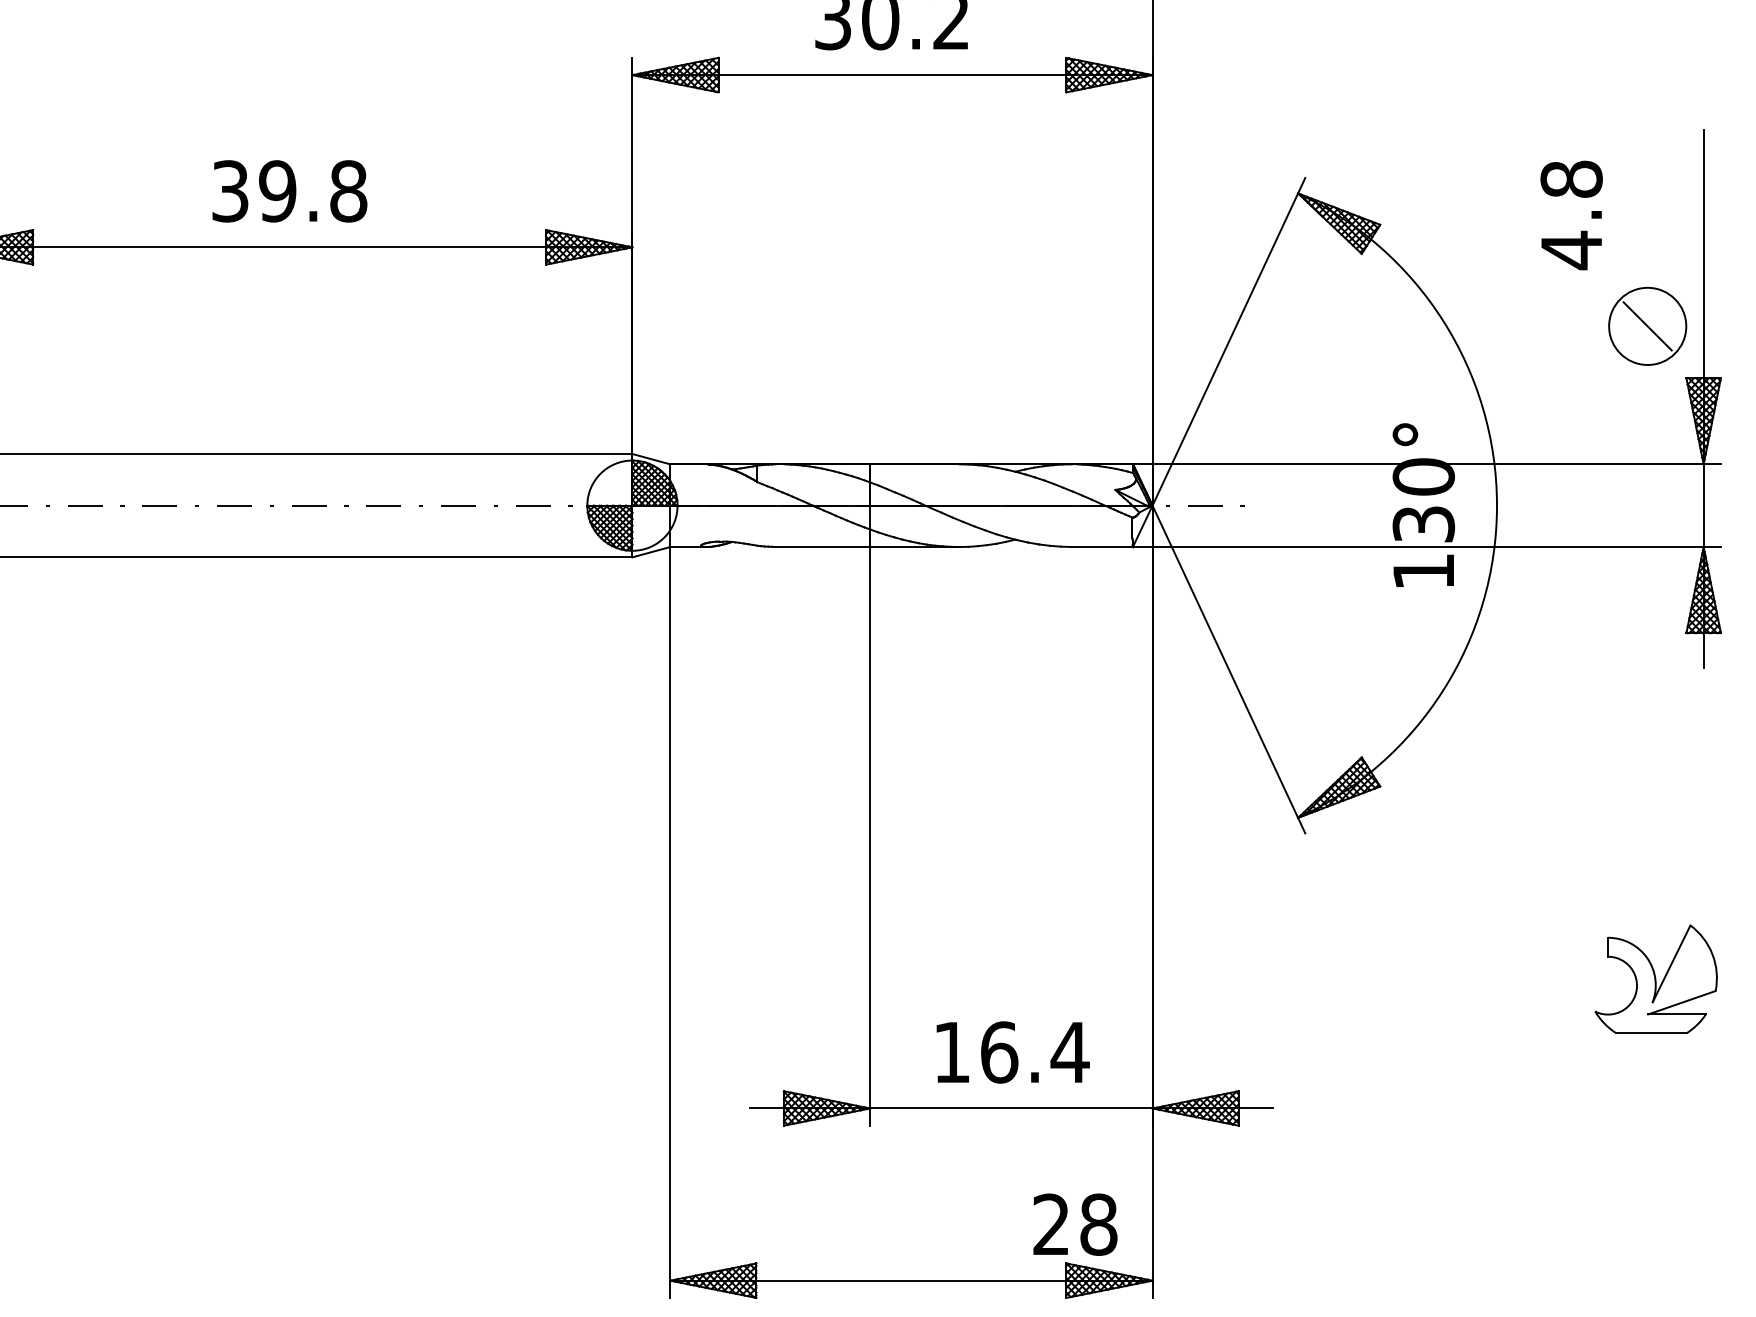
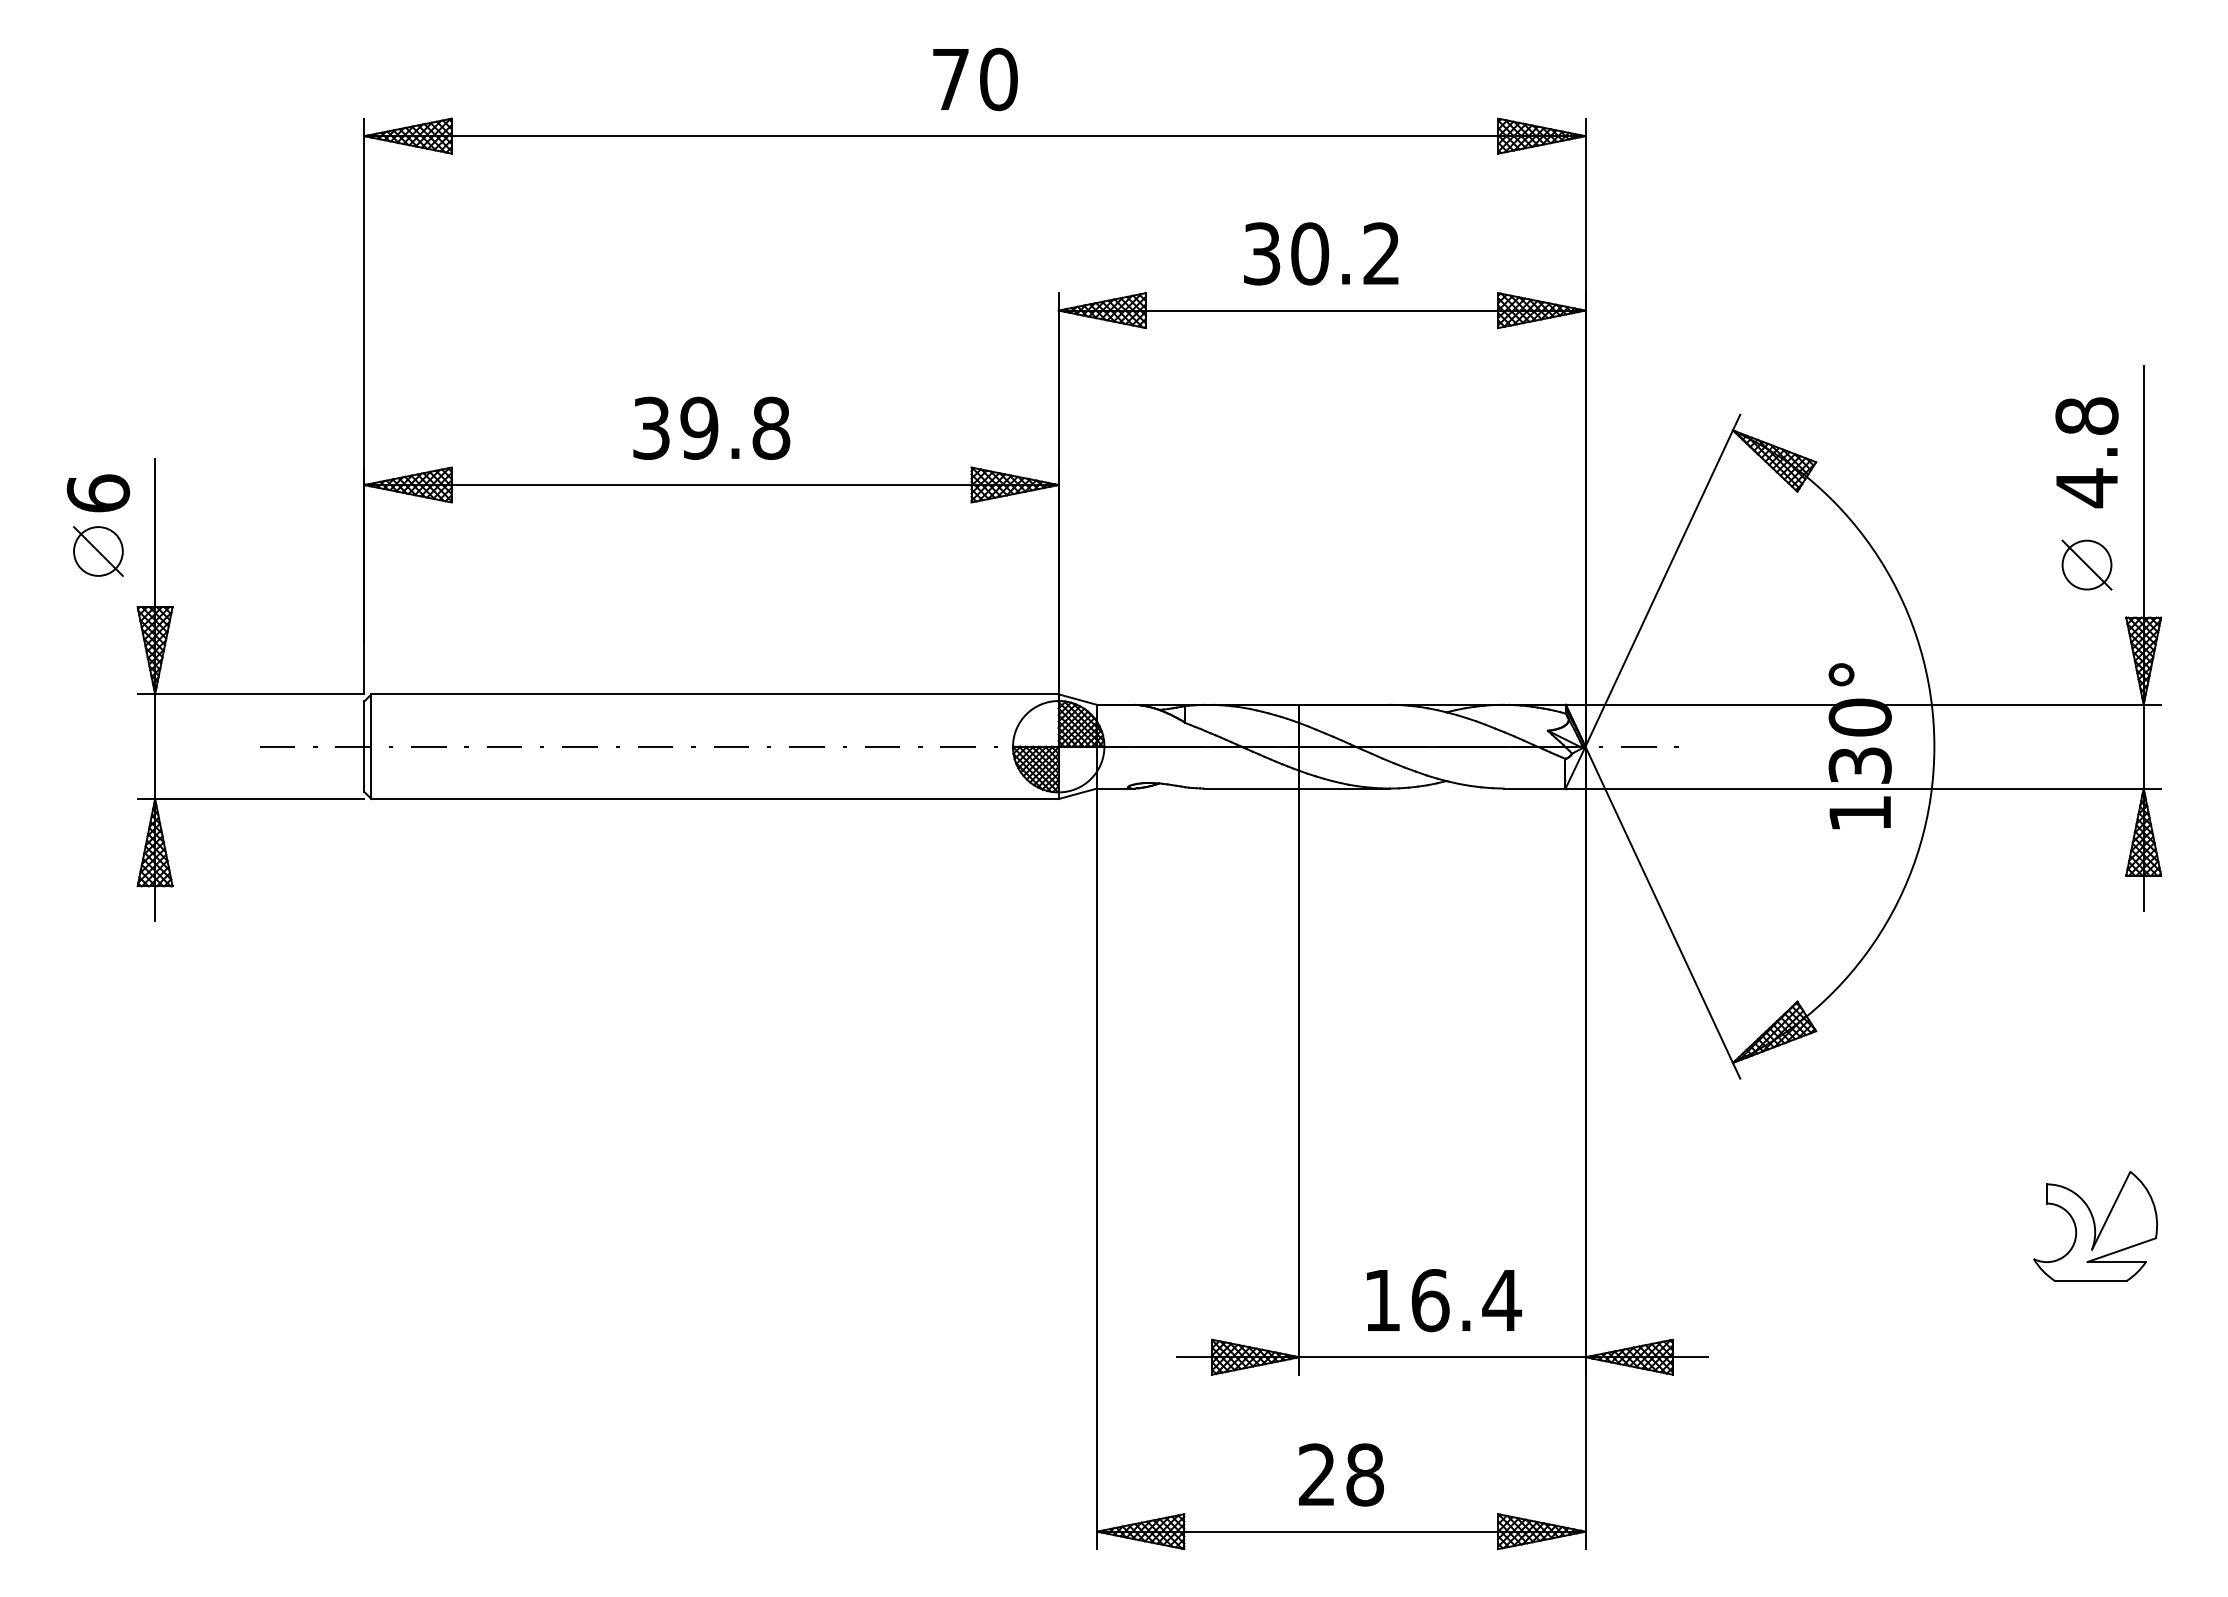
text: (1571, 215) -> (2086, 452), moved
circle: (1647, 325) -> (2086, 564), size x0.62
text: (1075, 1224) -> (1341, 1474), moved

